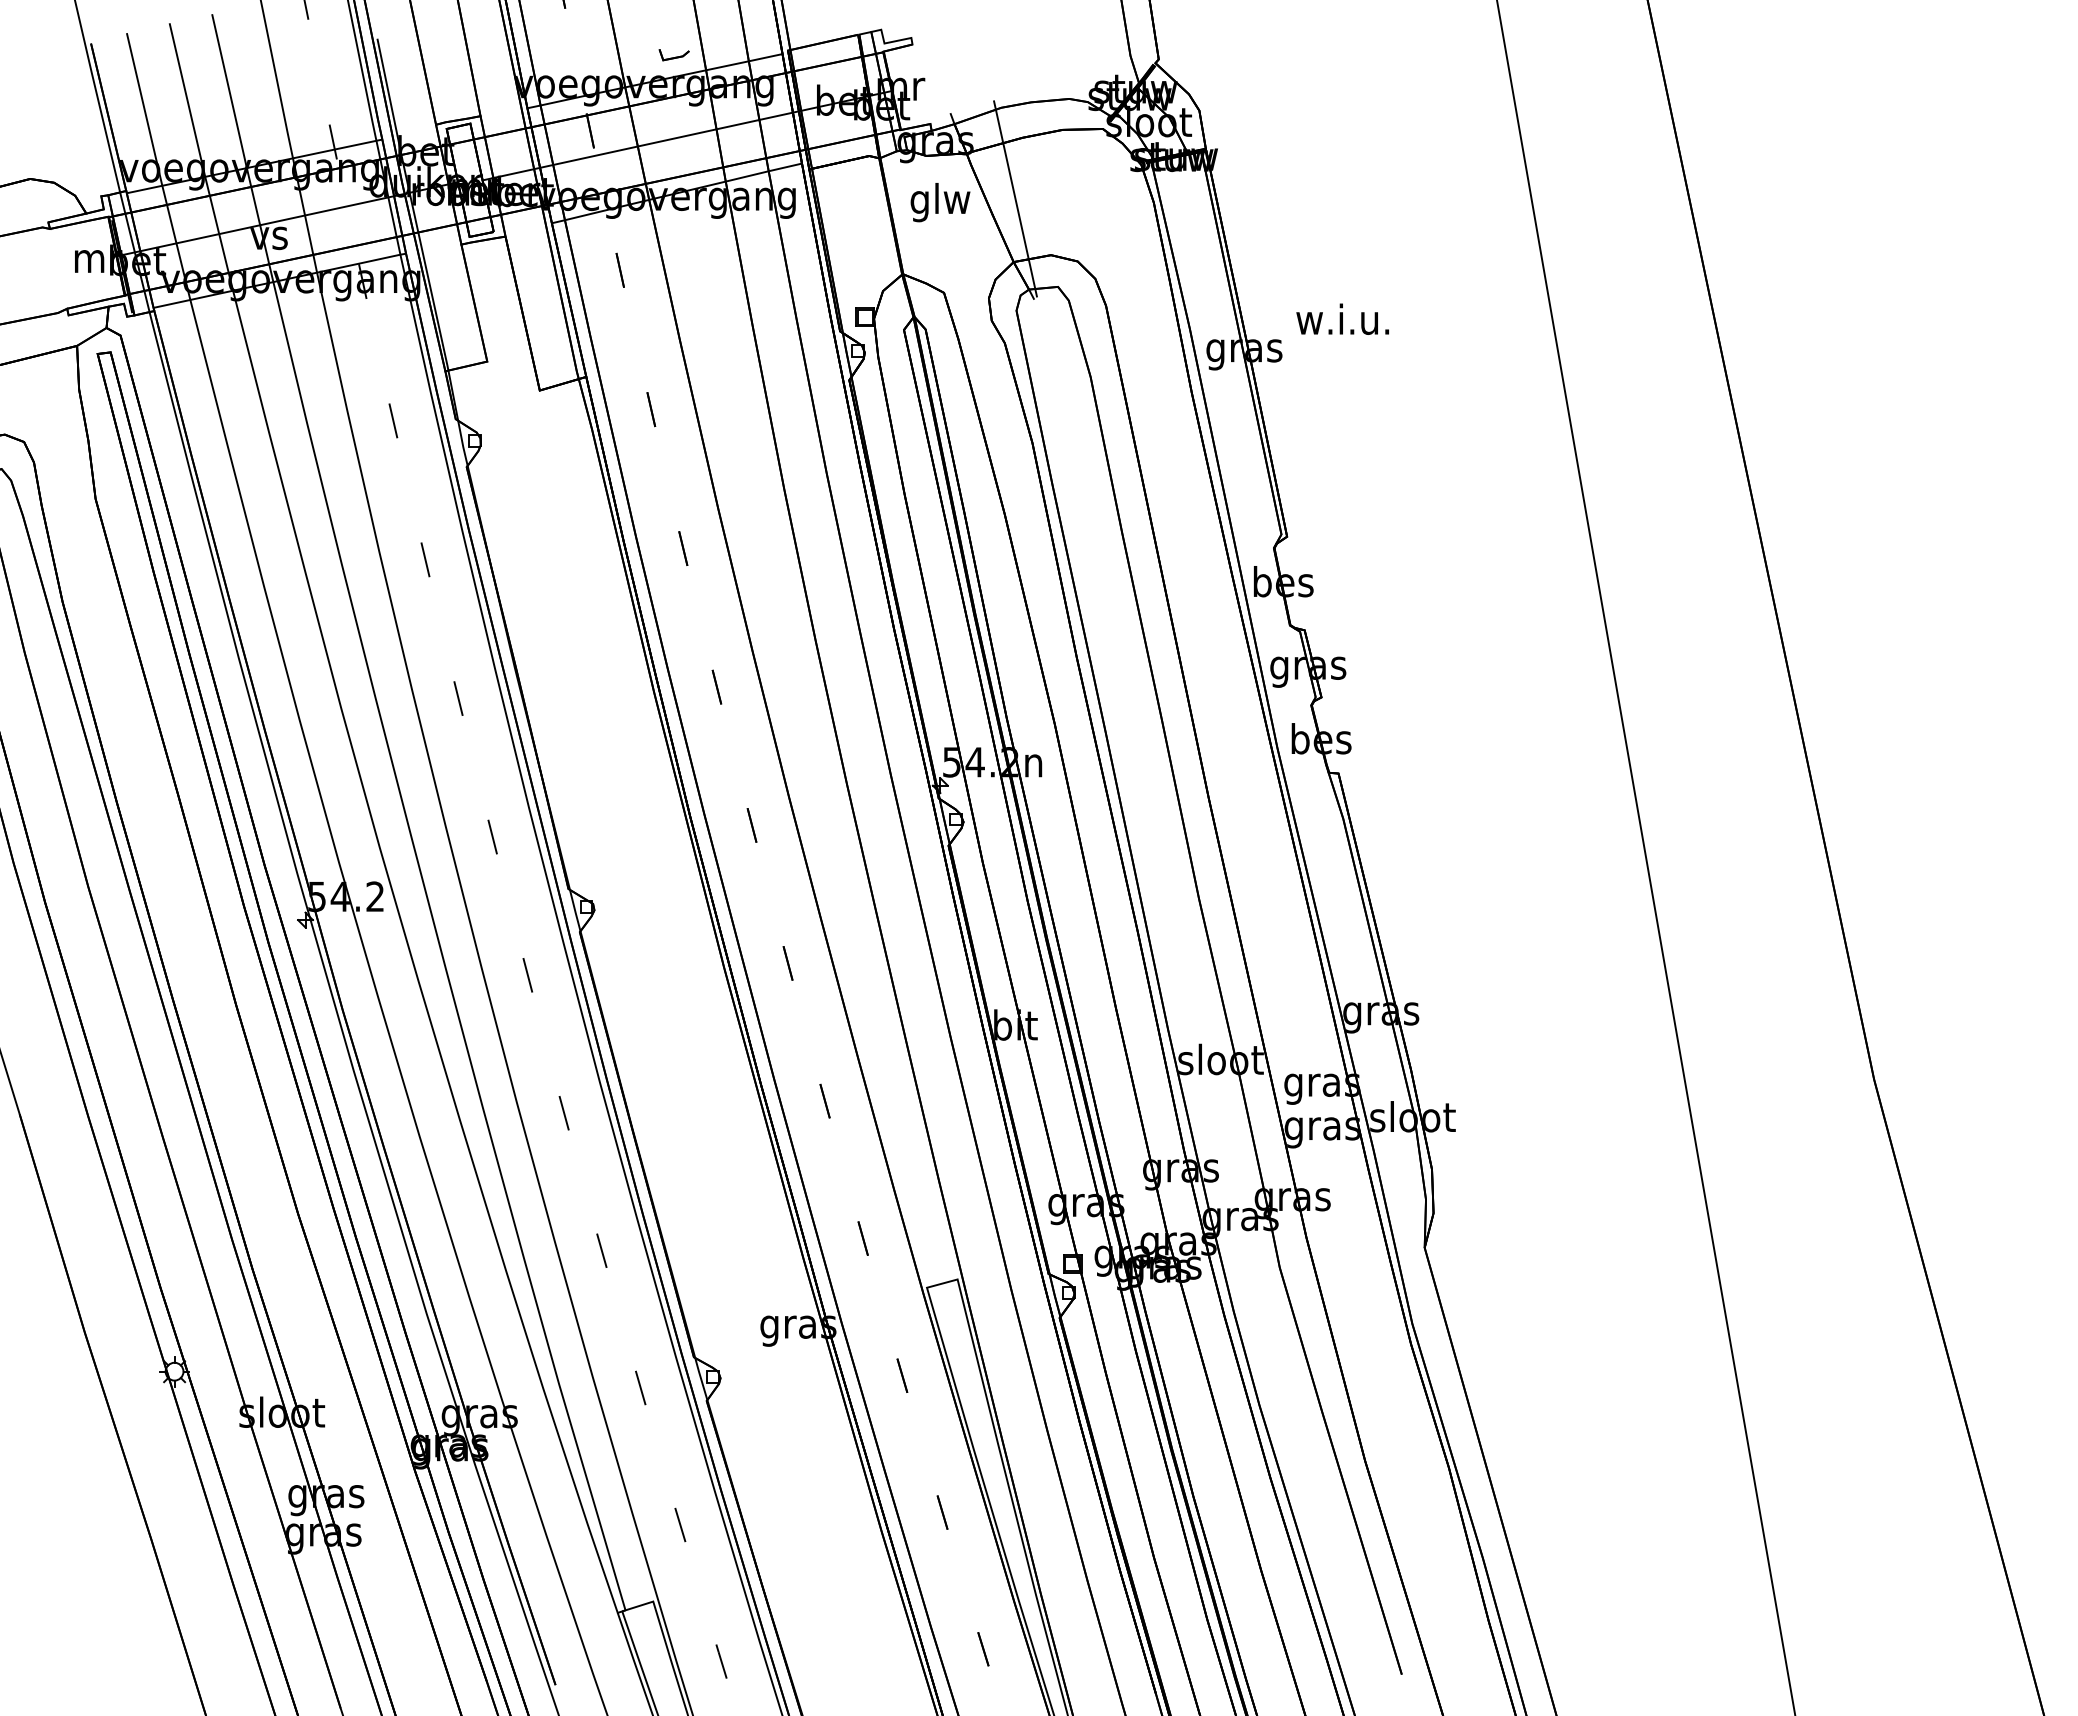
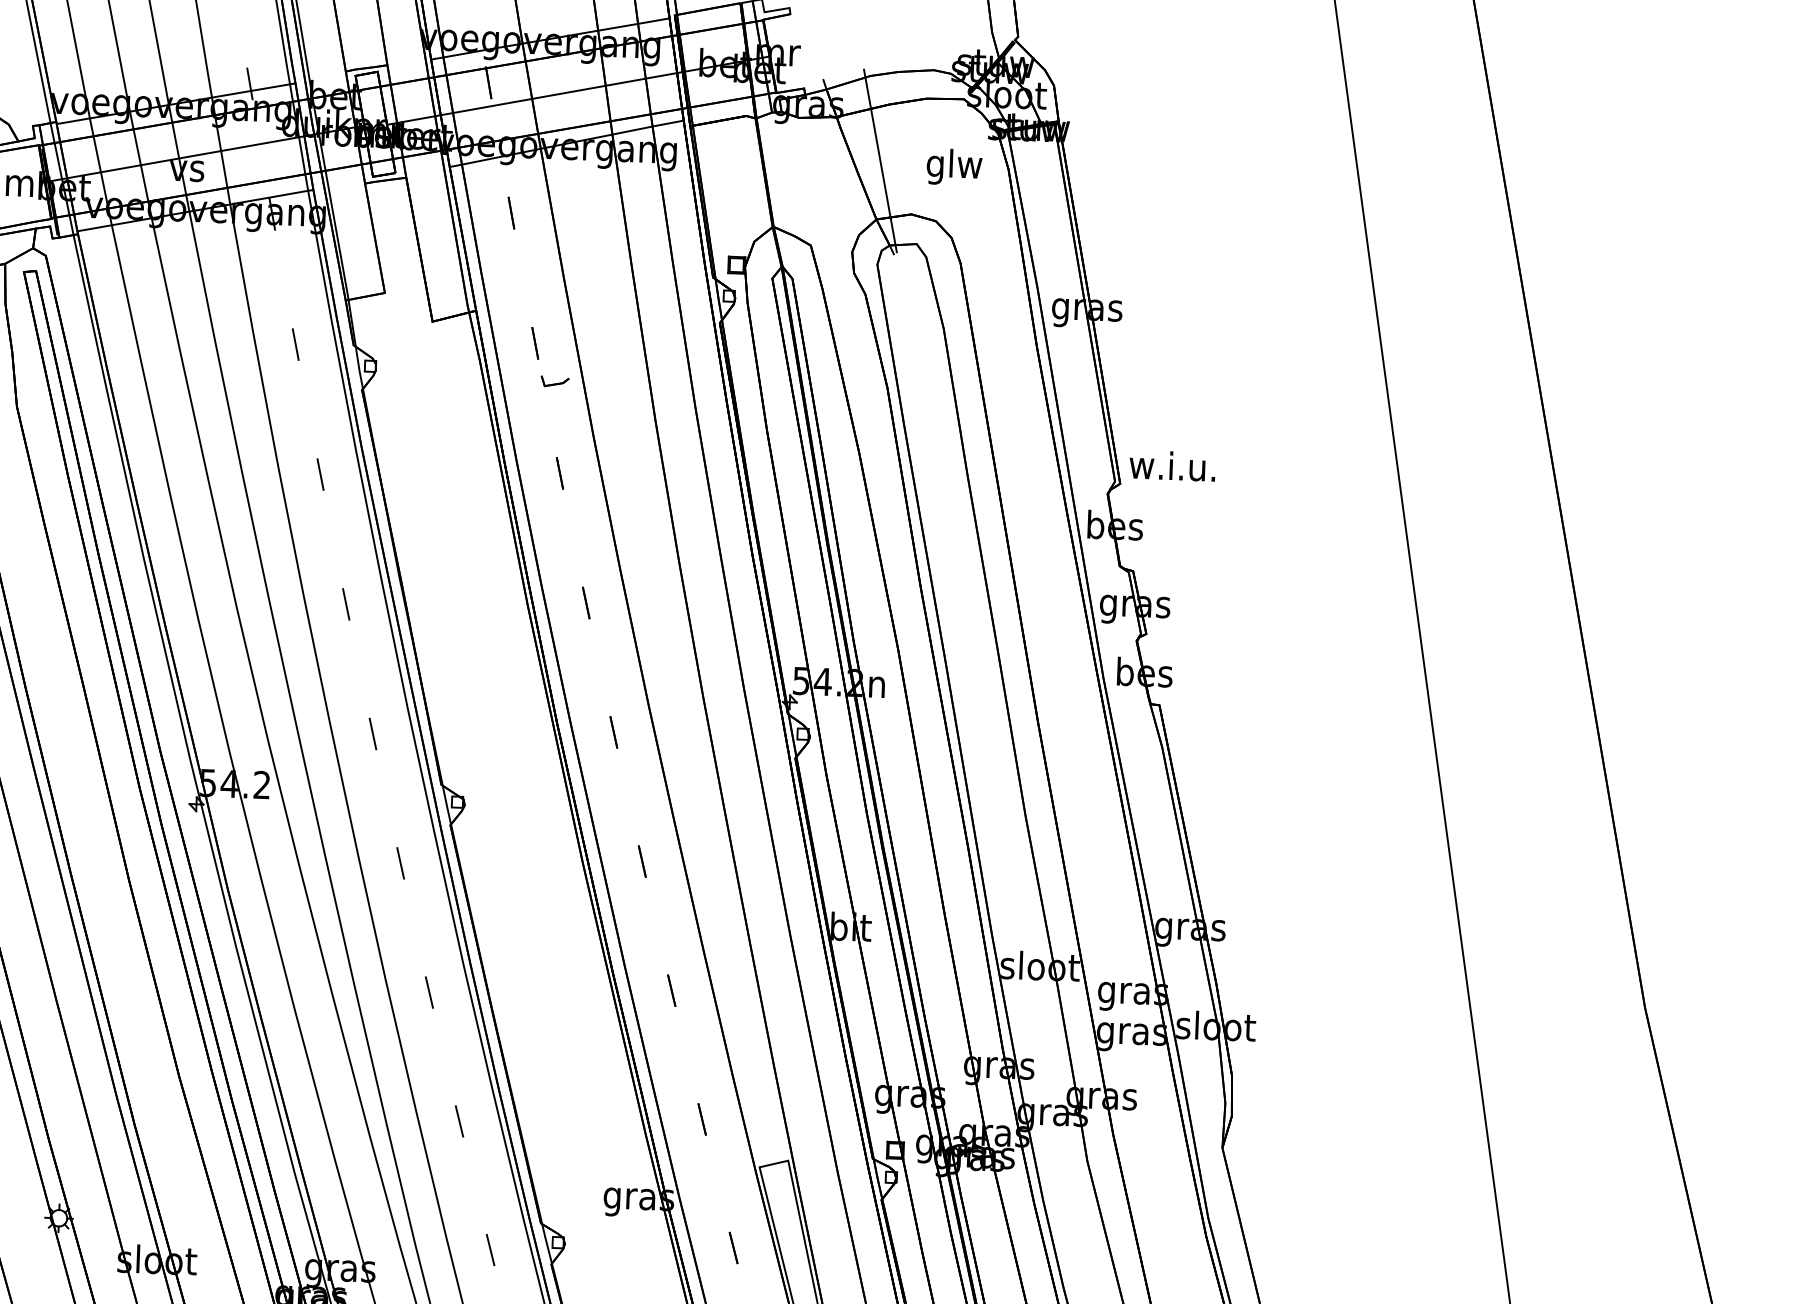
part: (673, 55) -> (554, 382), moved
text: (940, 202) -> (954, 167), moved
text: (1342, 318) -> (1172, 465), moved

